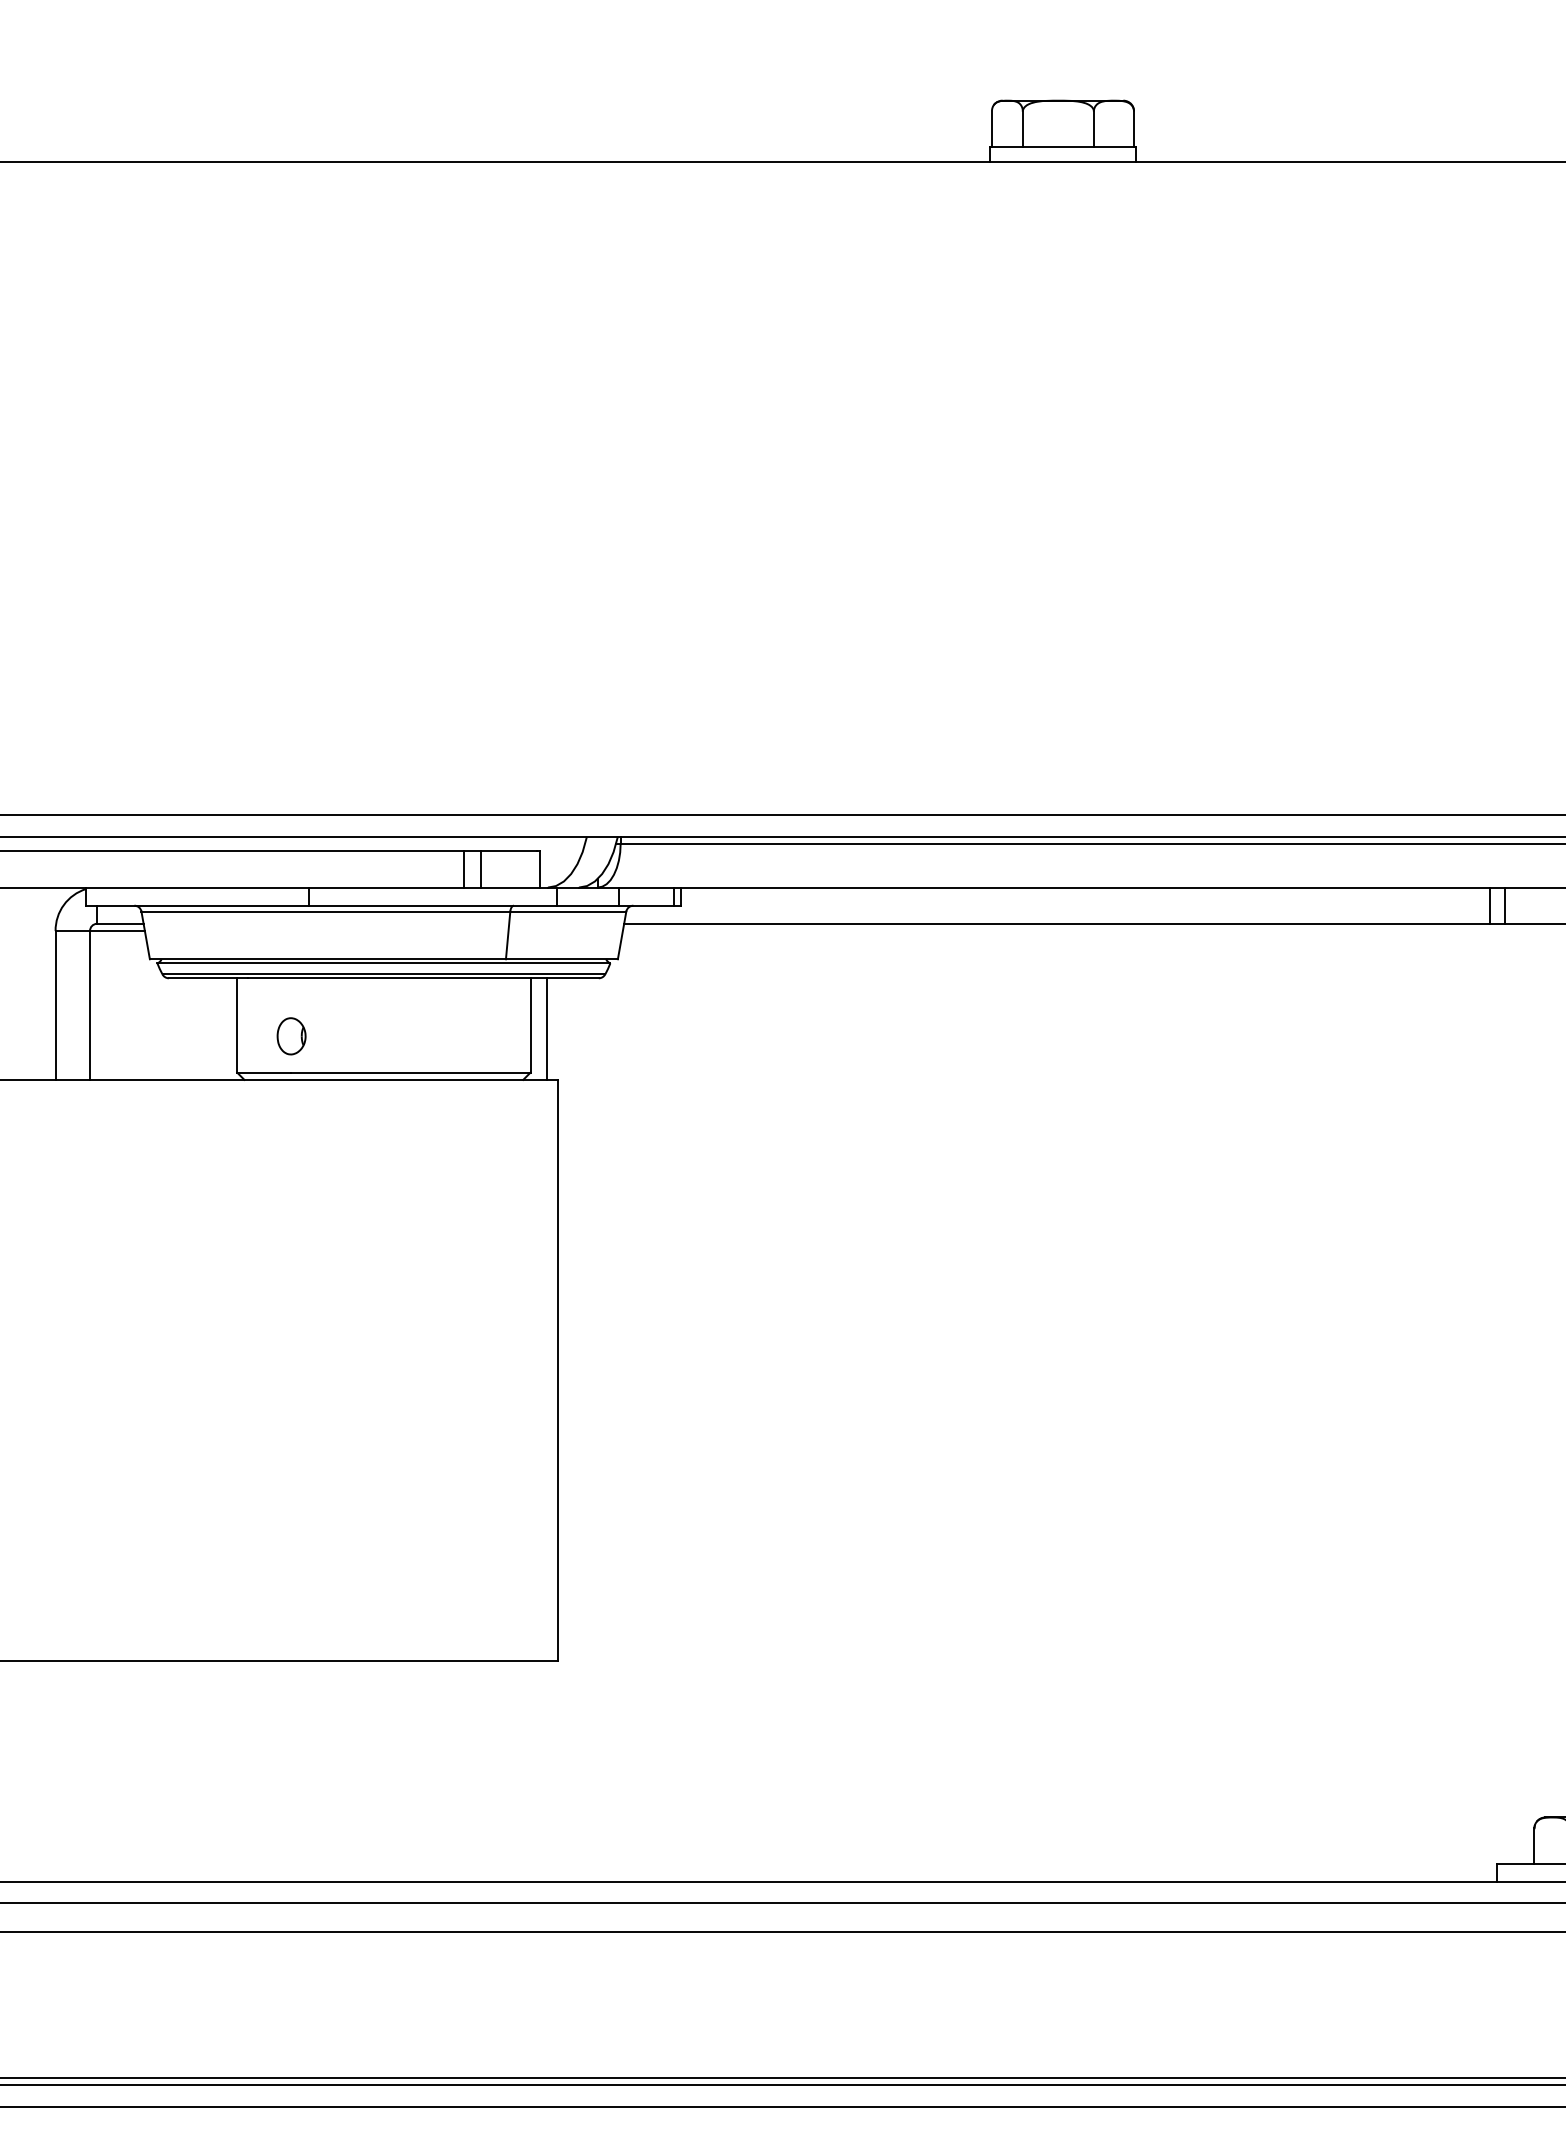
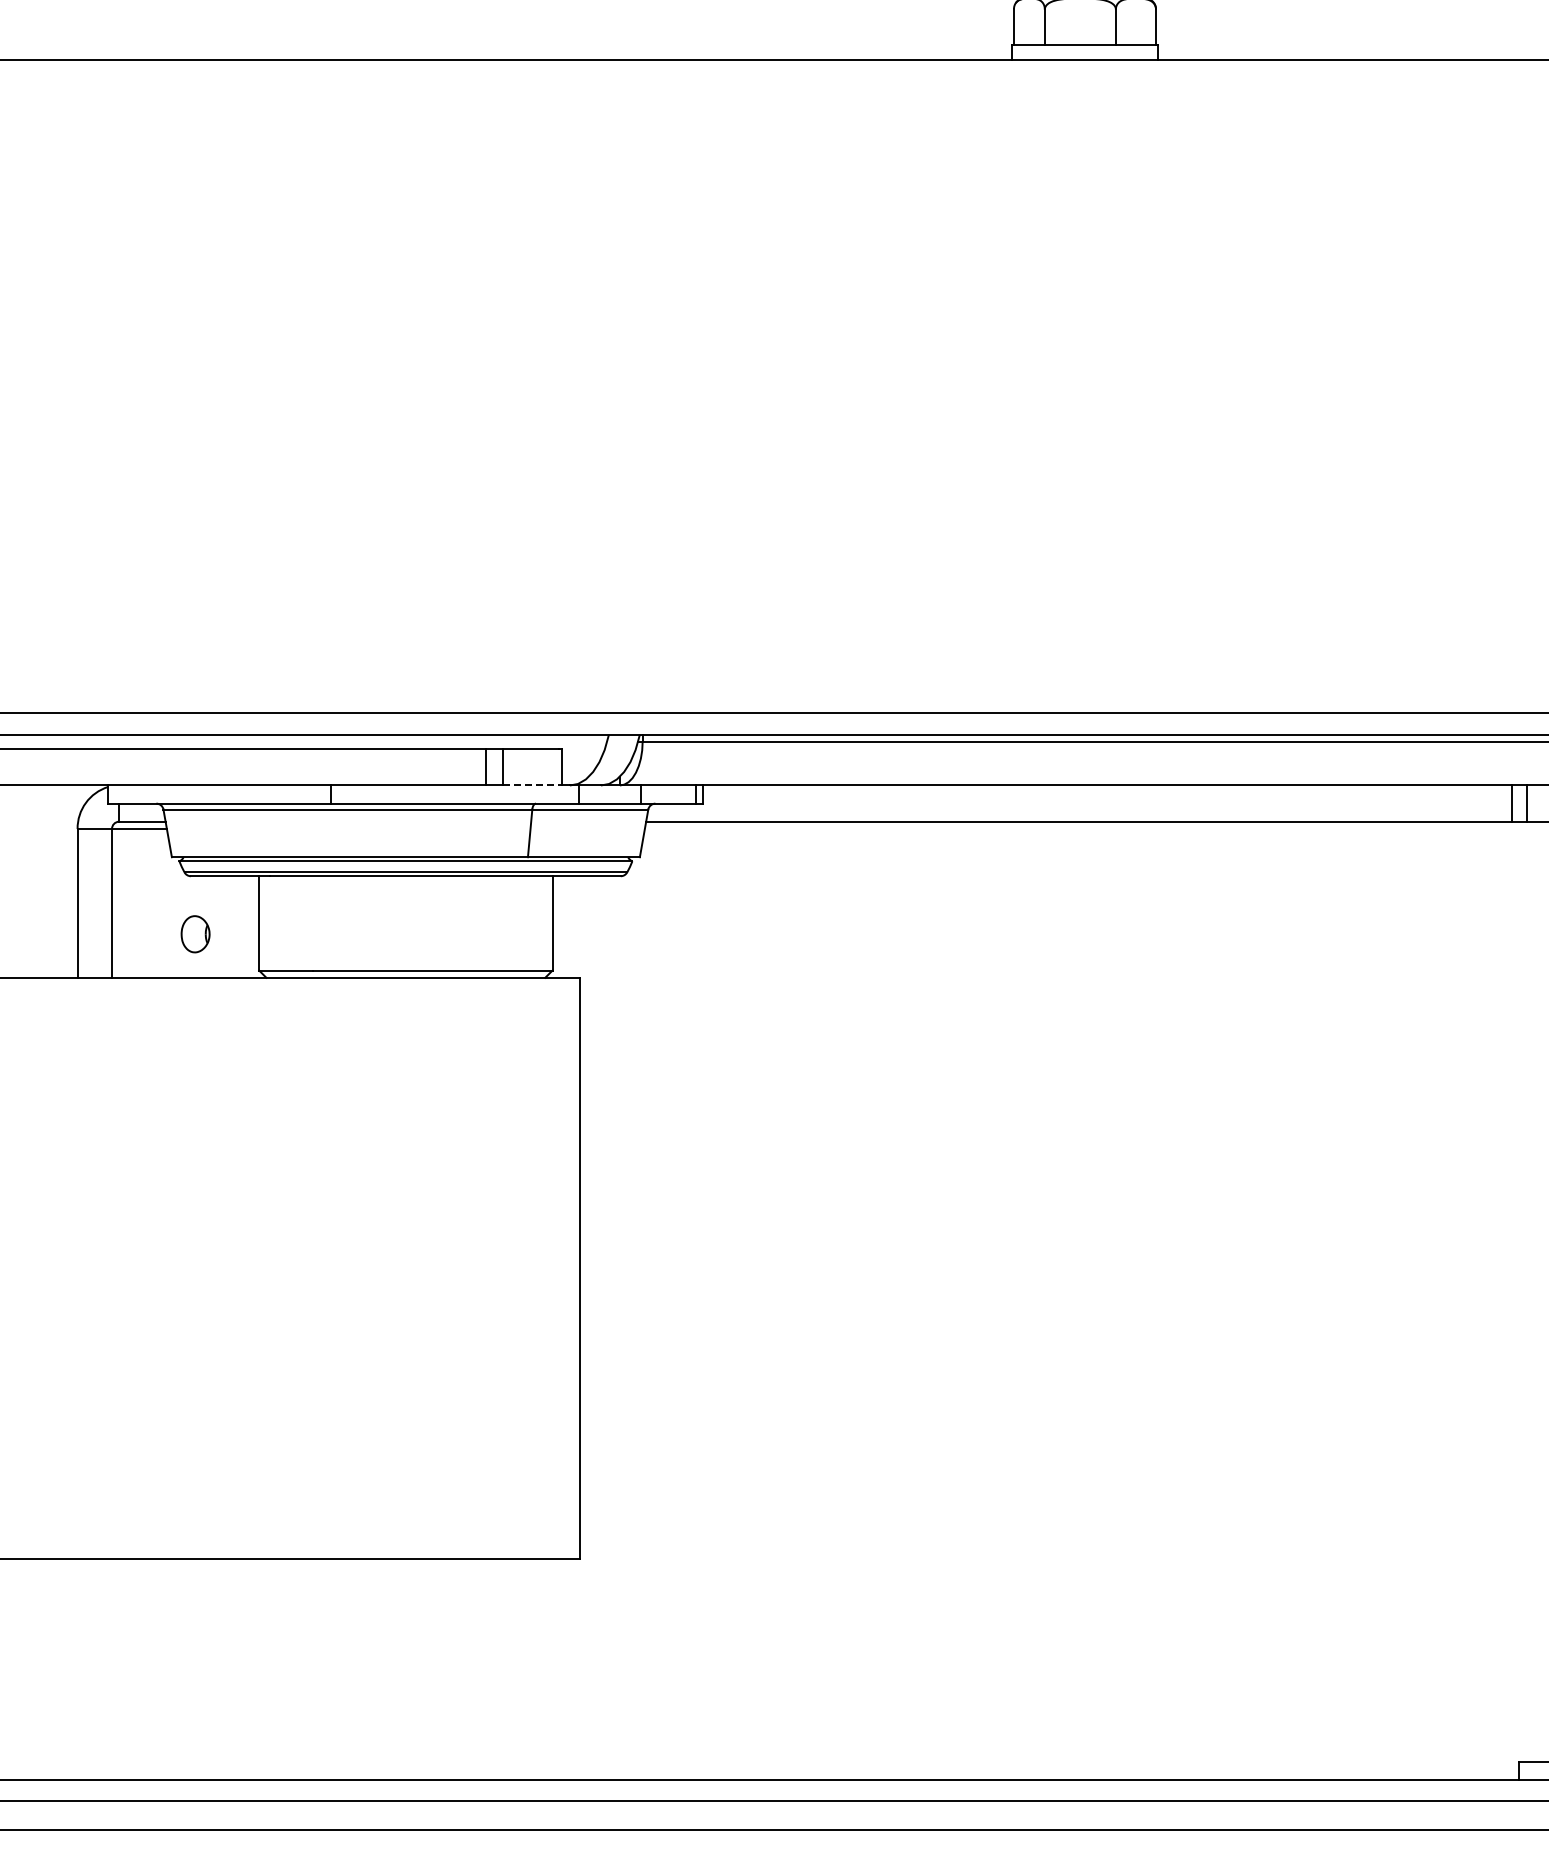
line: (510, 887) -> (532, 785), solid -> dashed
line: (547, 1028) -> (569, 926), removed
part: (291, 1036) -> (195, 934), moved

